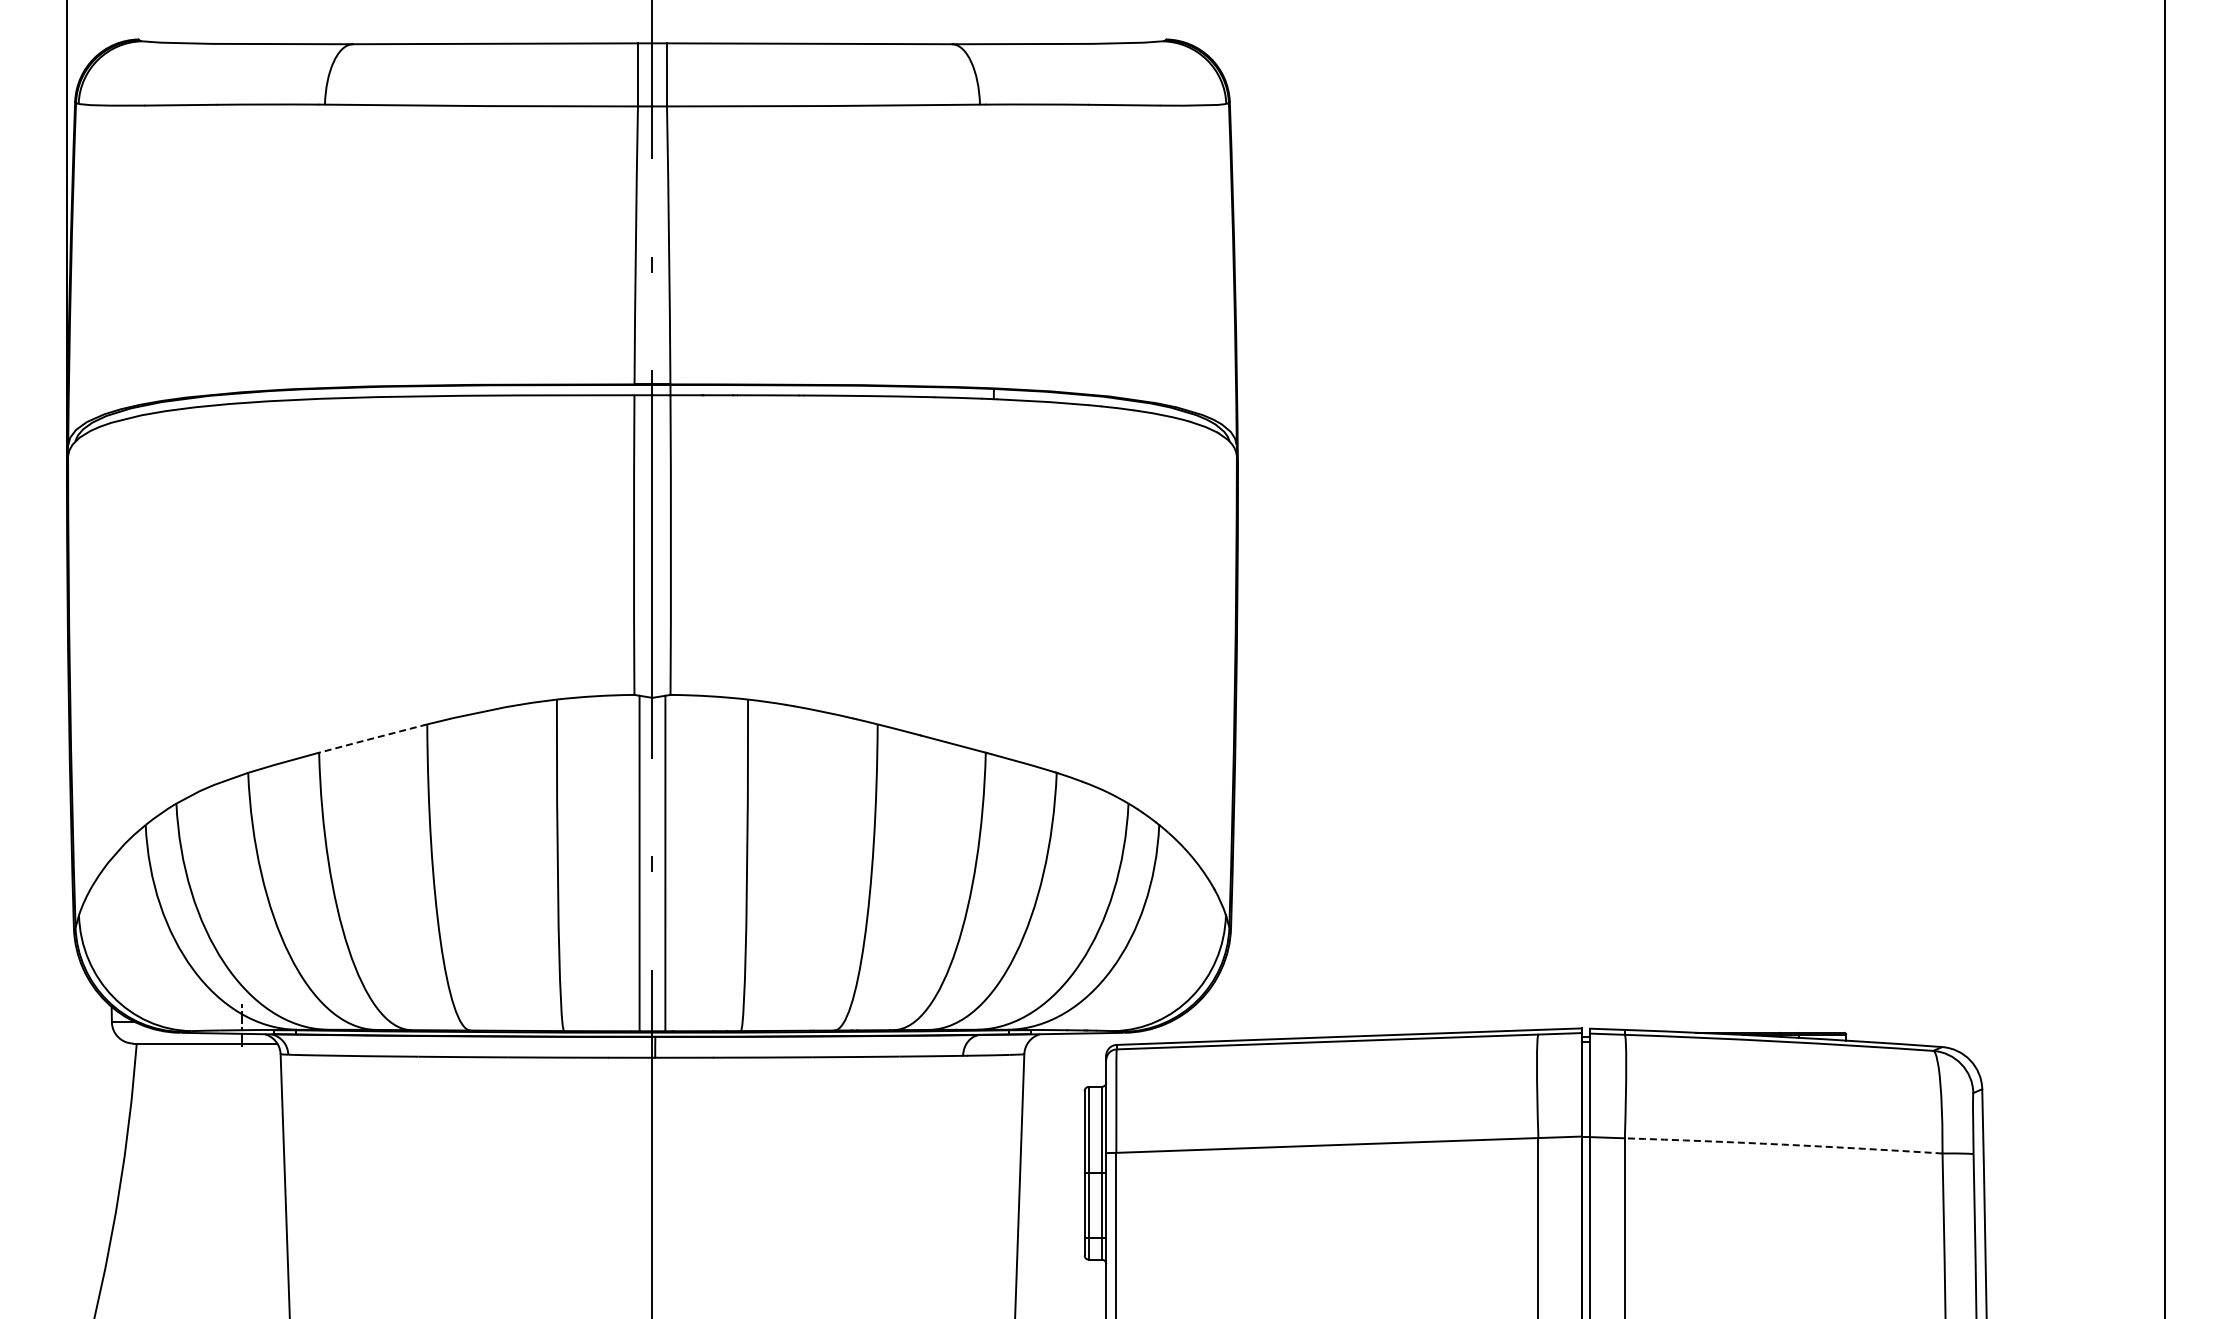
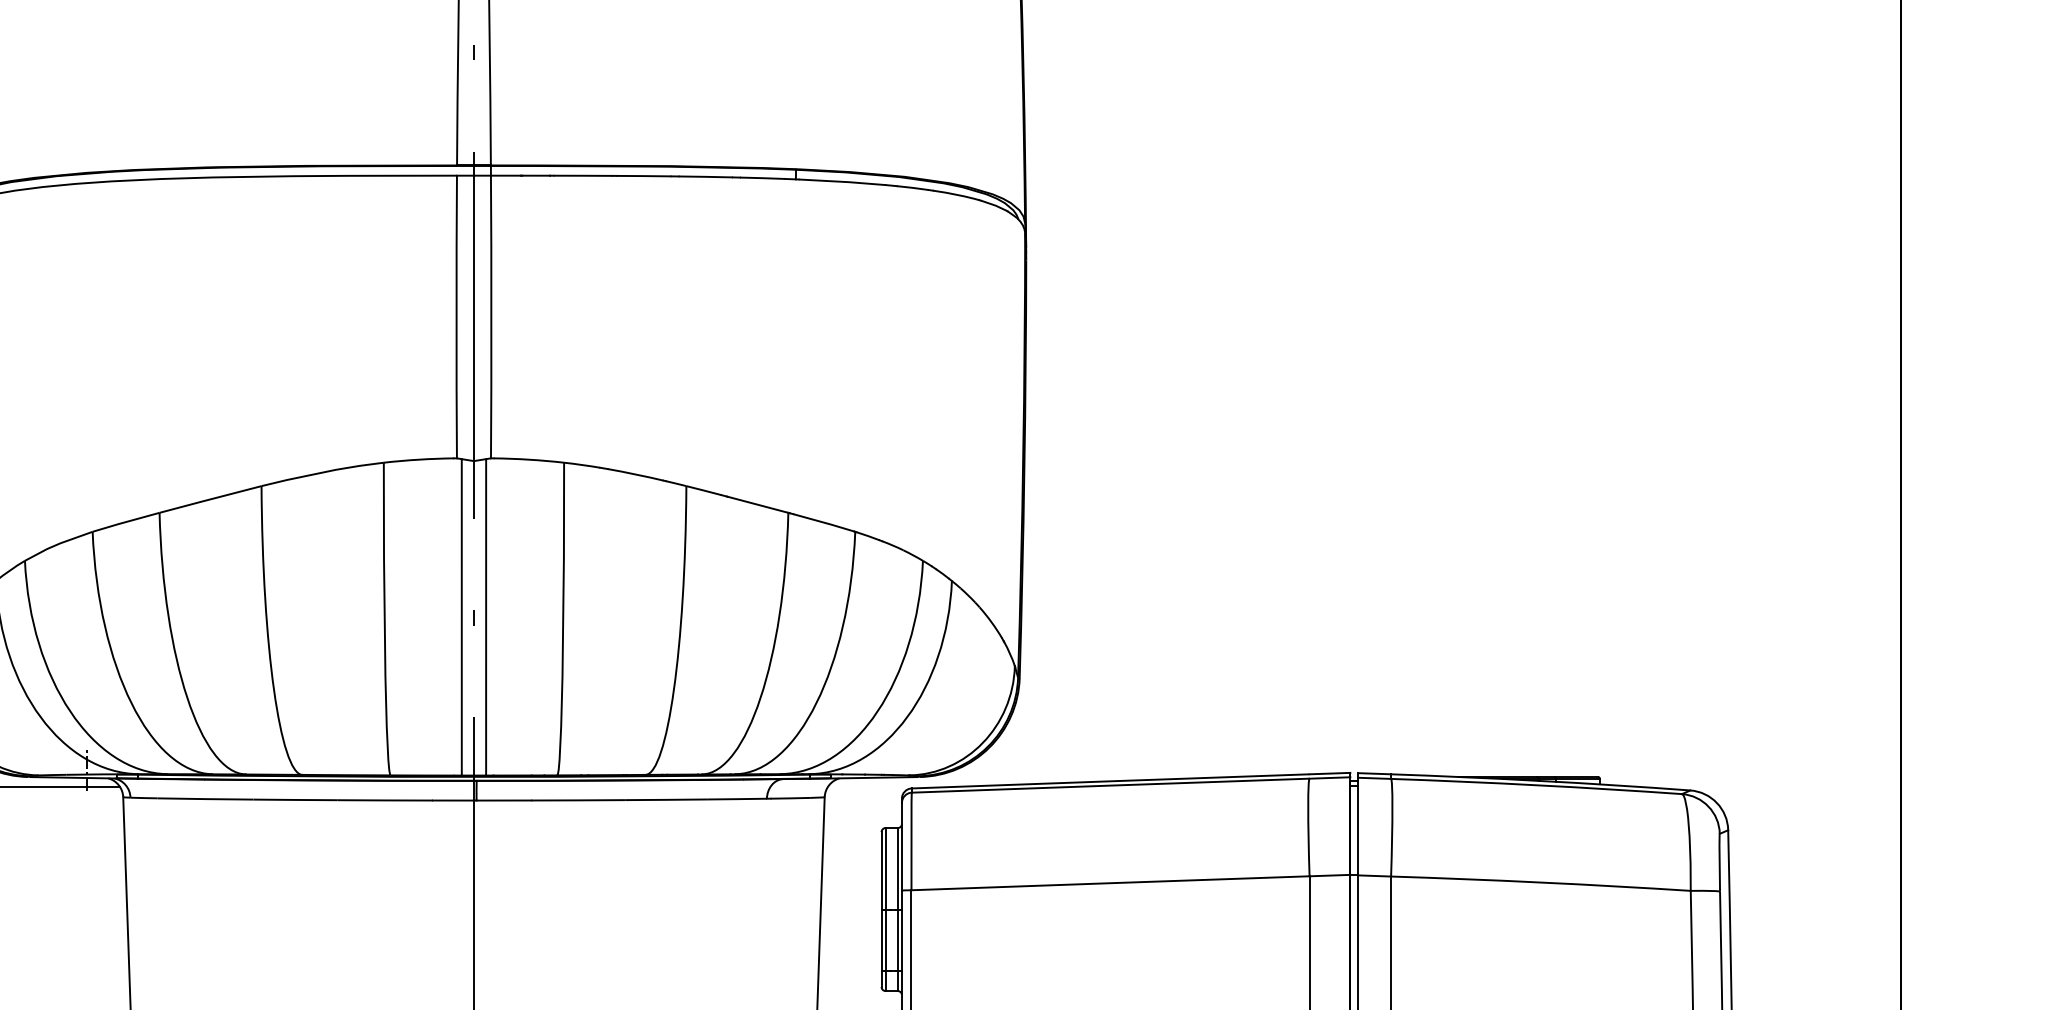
line: (372, 738) -> (209, 499), dashed -> solid
arc: (1783, 1144) -> (1540, 882), dashed -> solid

